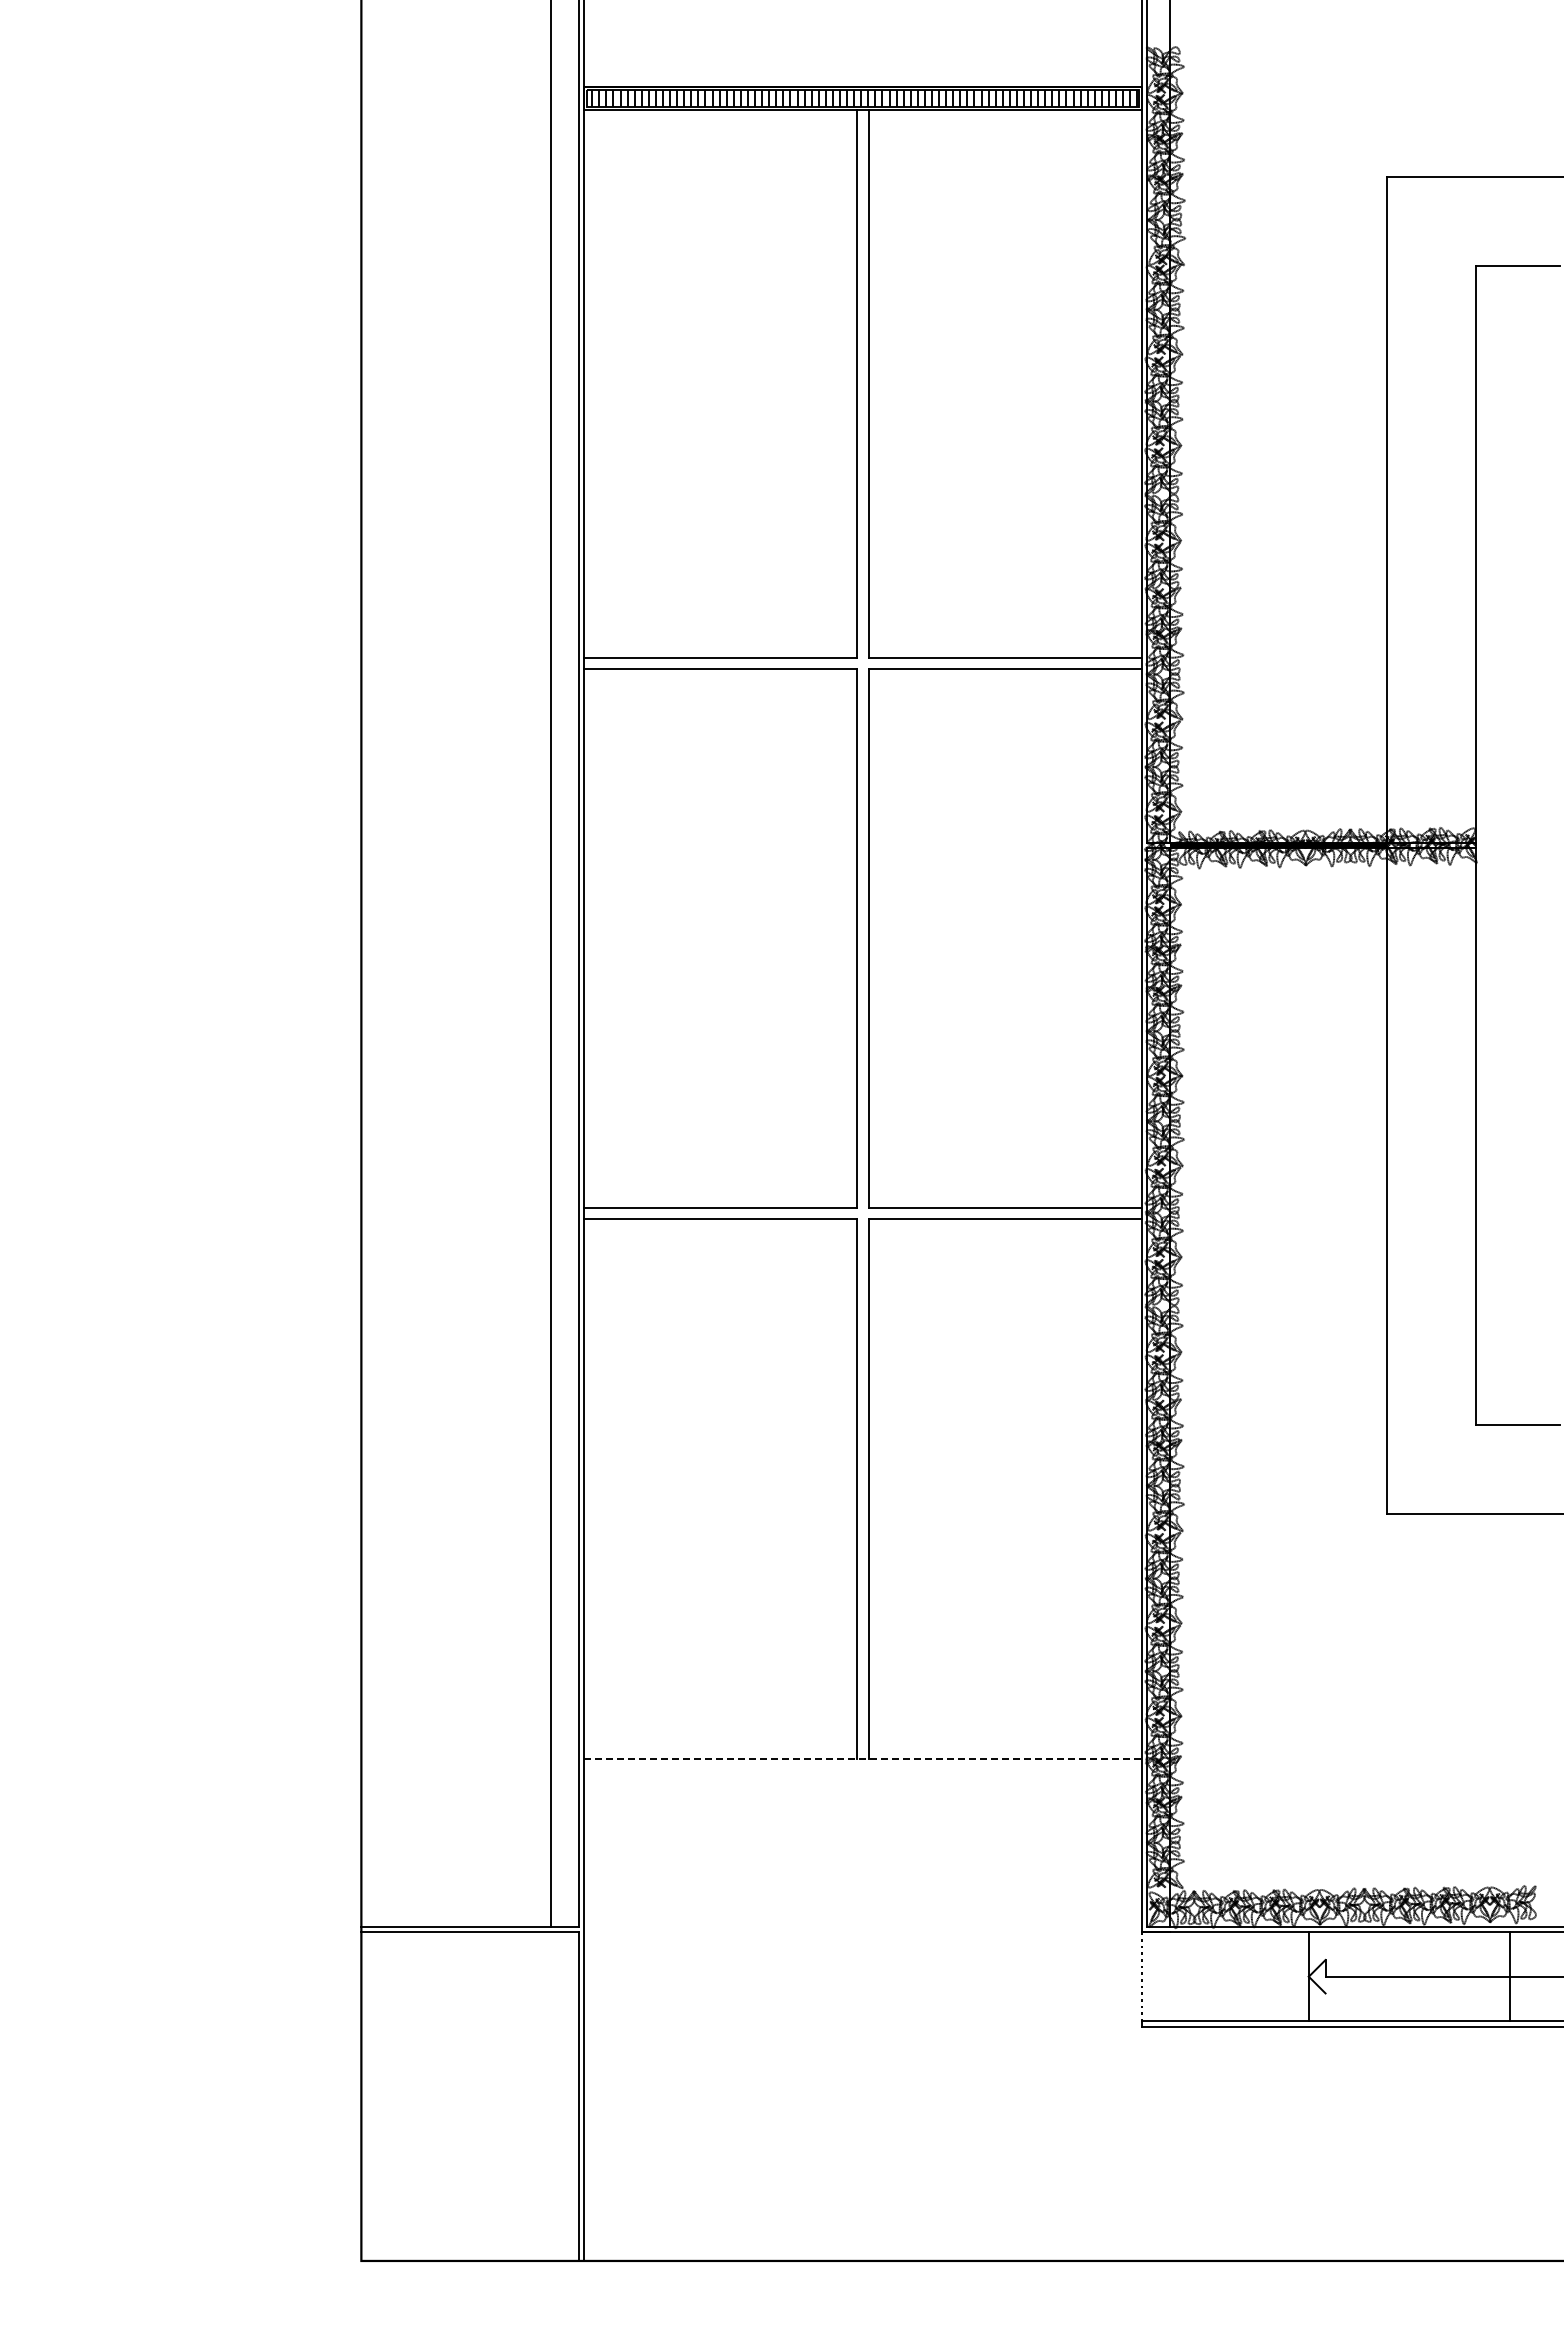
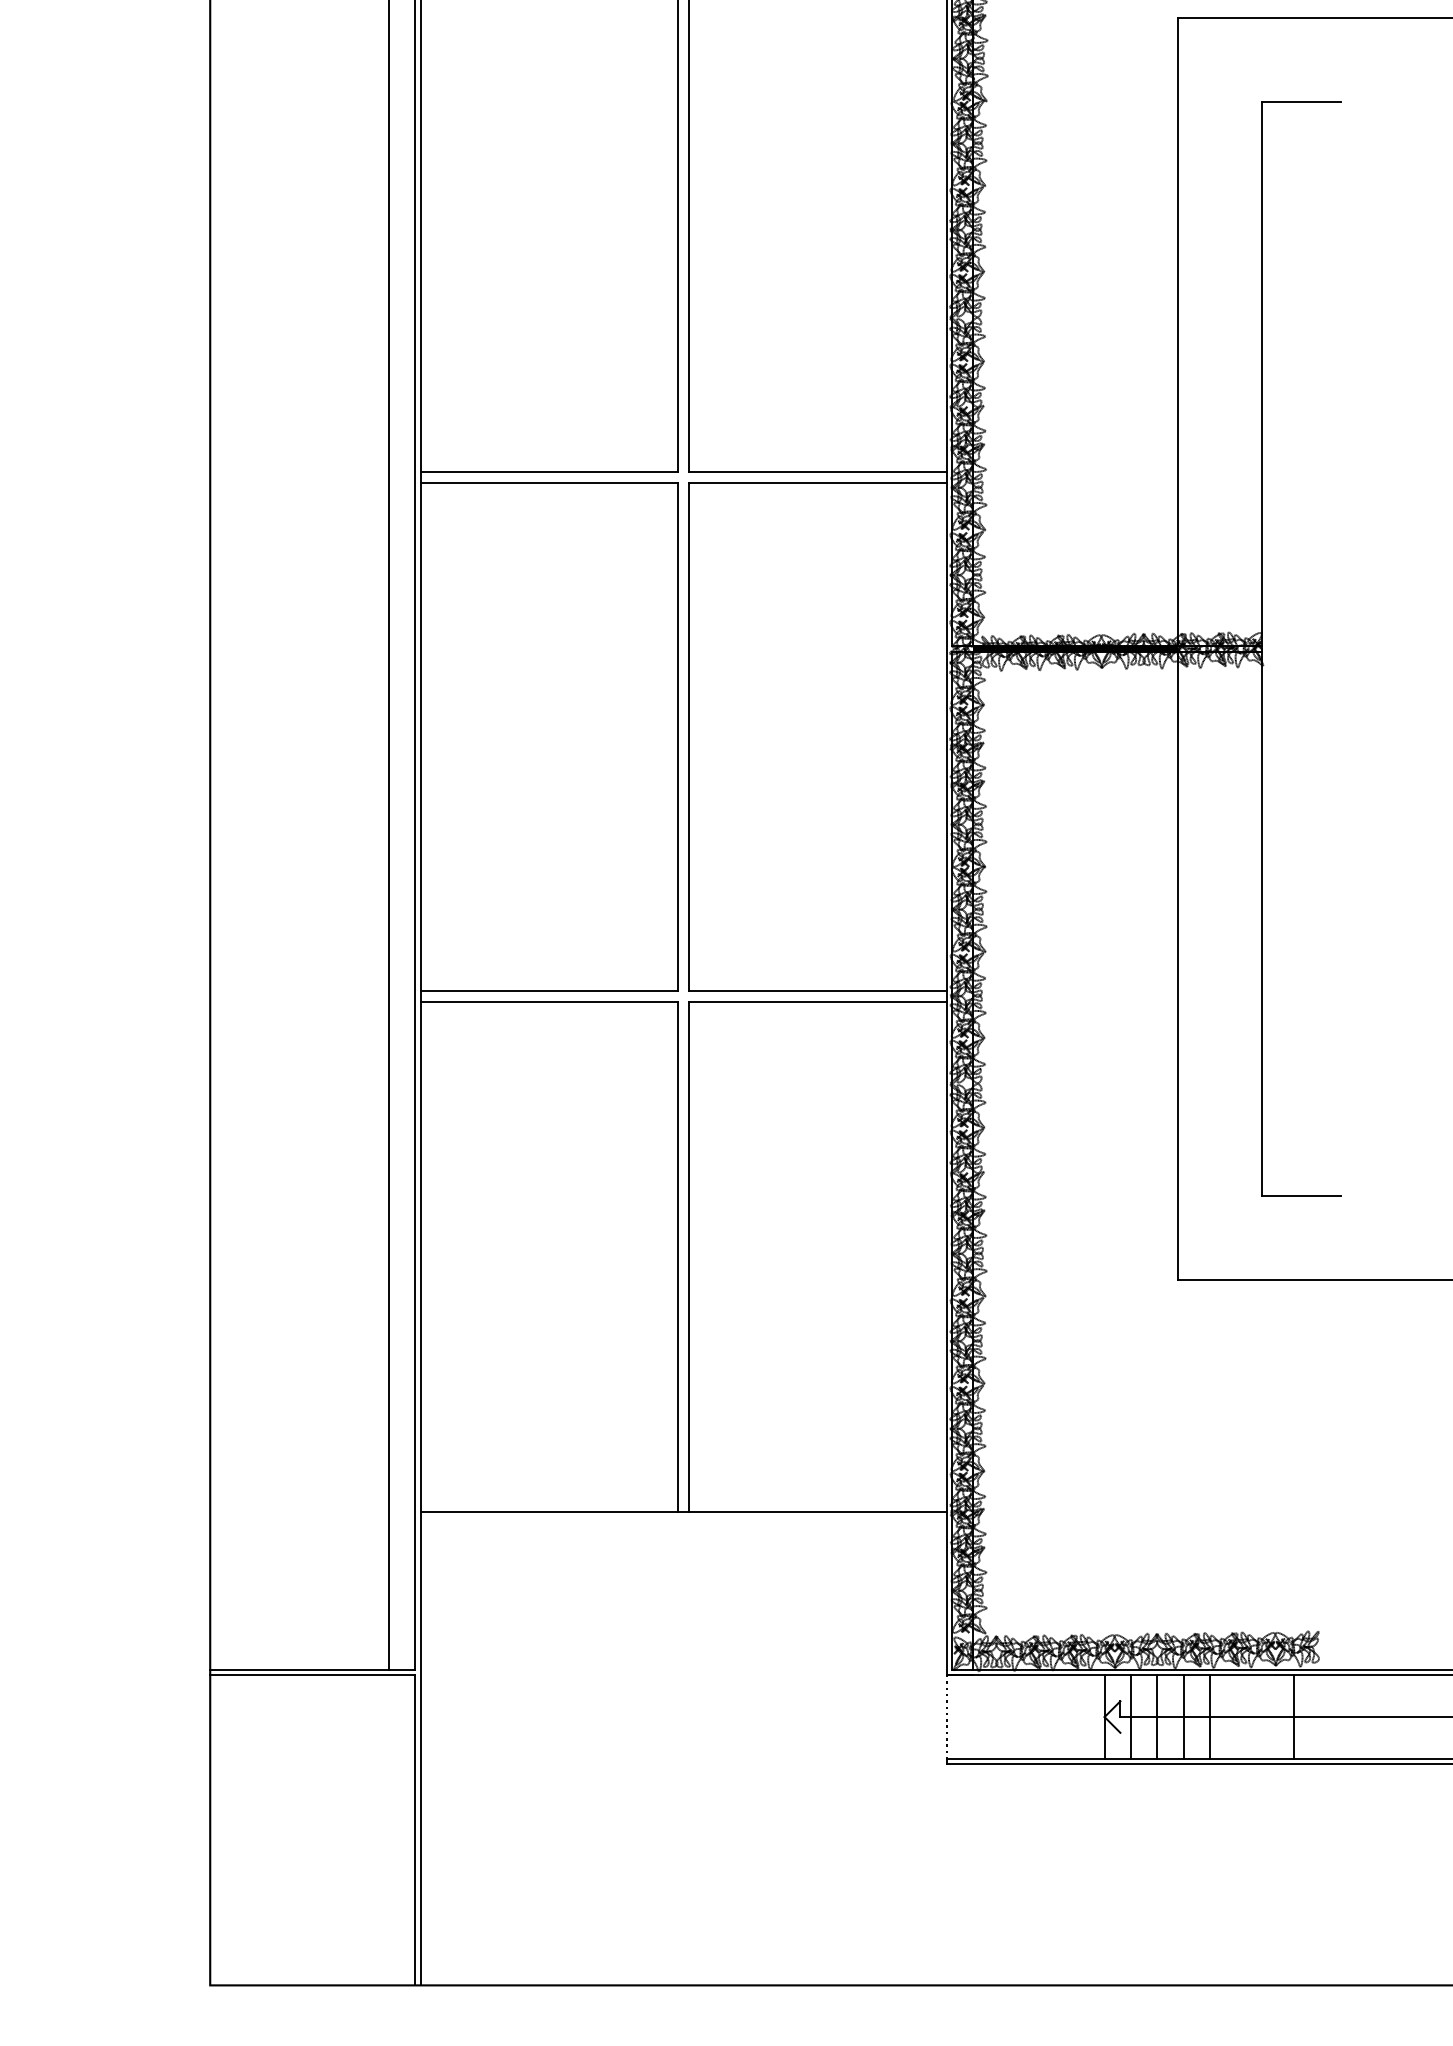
line: (862, 1759) -> (683, 1512), dashed -> solid
line: (1336, 1976) -> (1130, 1716), added
line: (1364, 1976) -> (1157, 1716), added
line: (1392, 1976) -> (1183, 1716), added
line: (1420, 1976) -> (1210, 1716), added

